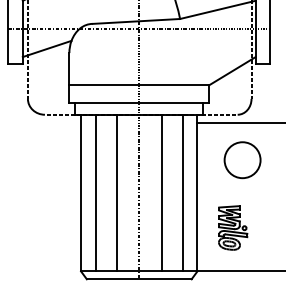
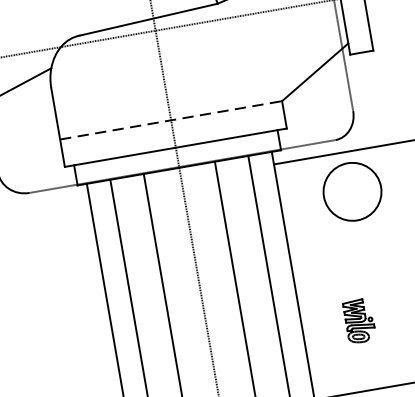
line: (139, 85) -> (171, 120), solid -> dashed
circle: (242, 160) -> (352, 192), moved
part: (233, 227) -> (359, 320), size x0.6

